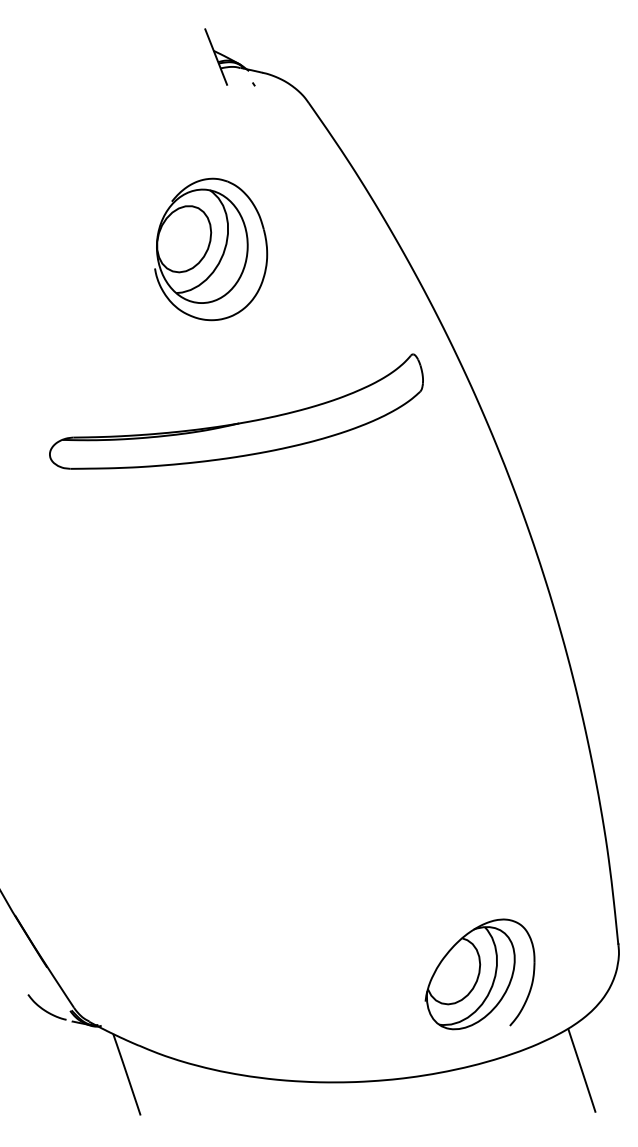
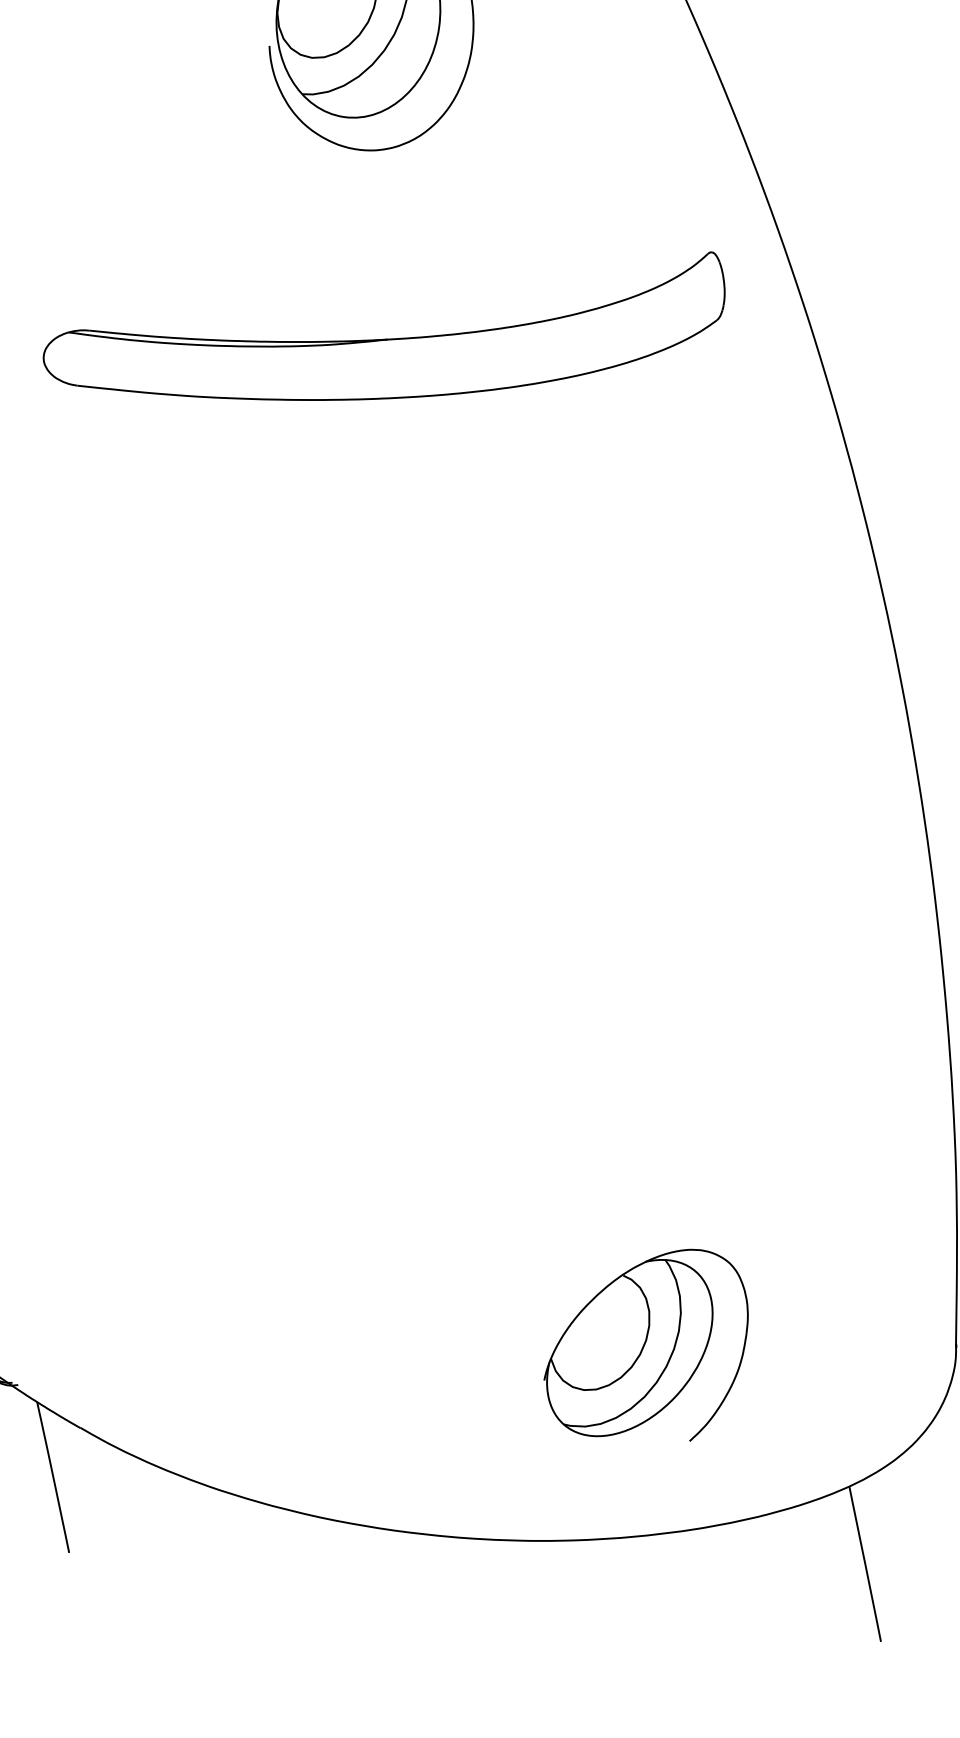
part: (479, 974) -> (646, 1343), moved

